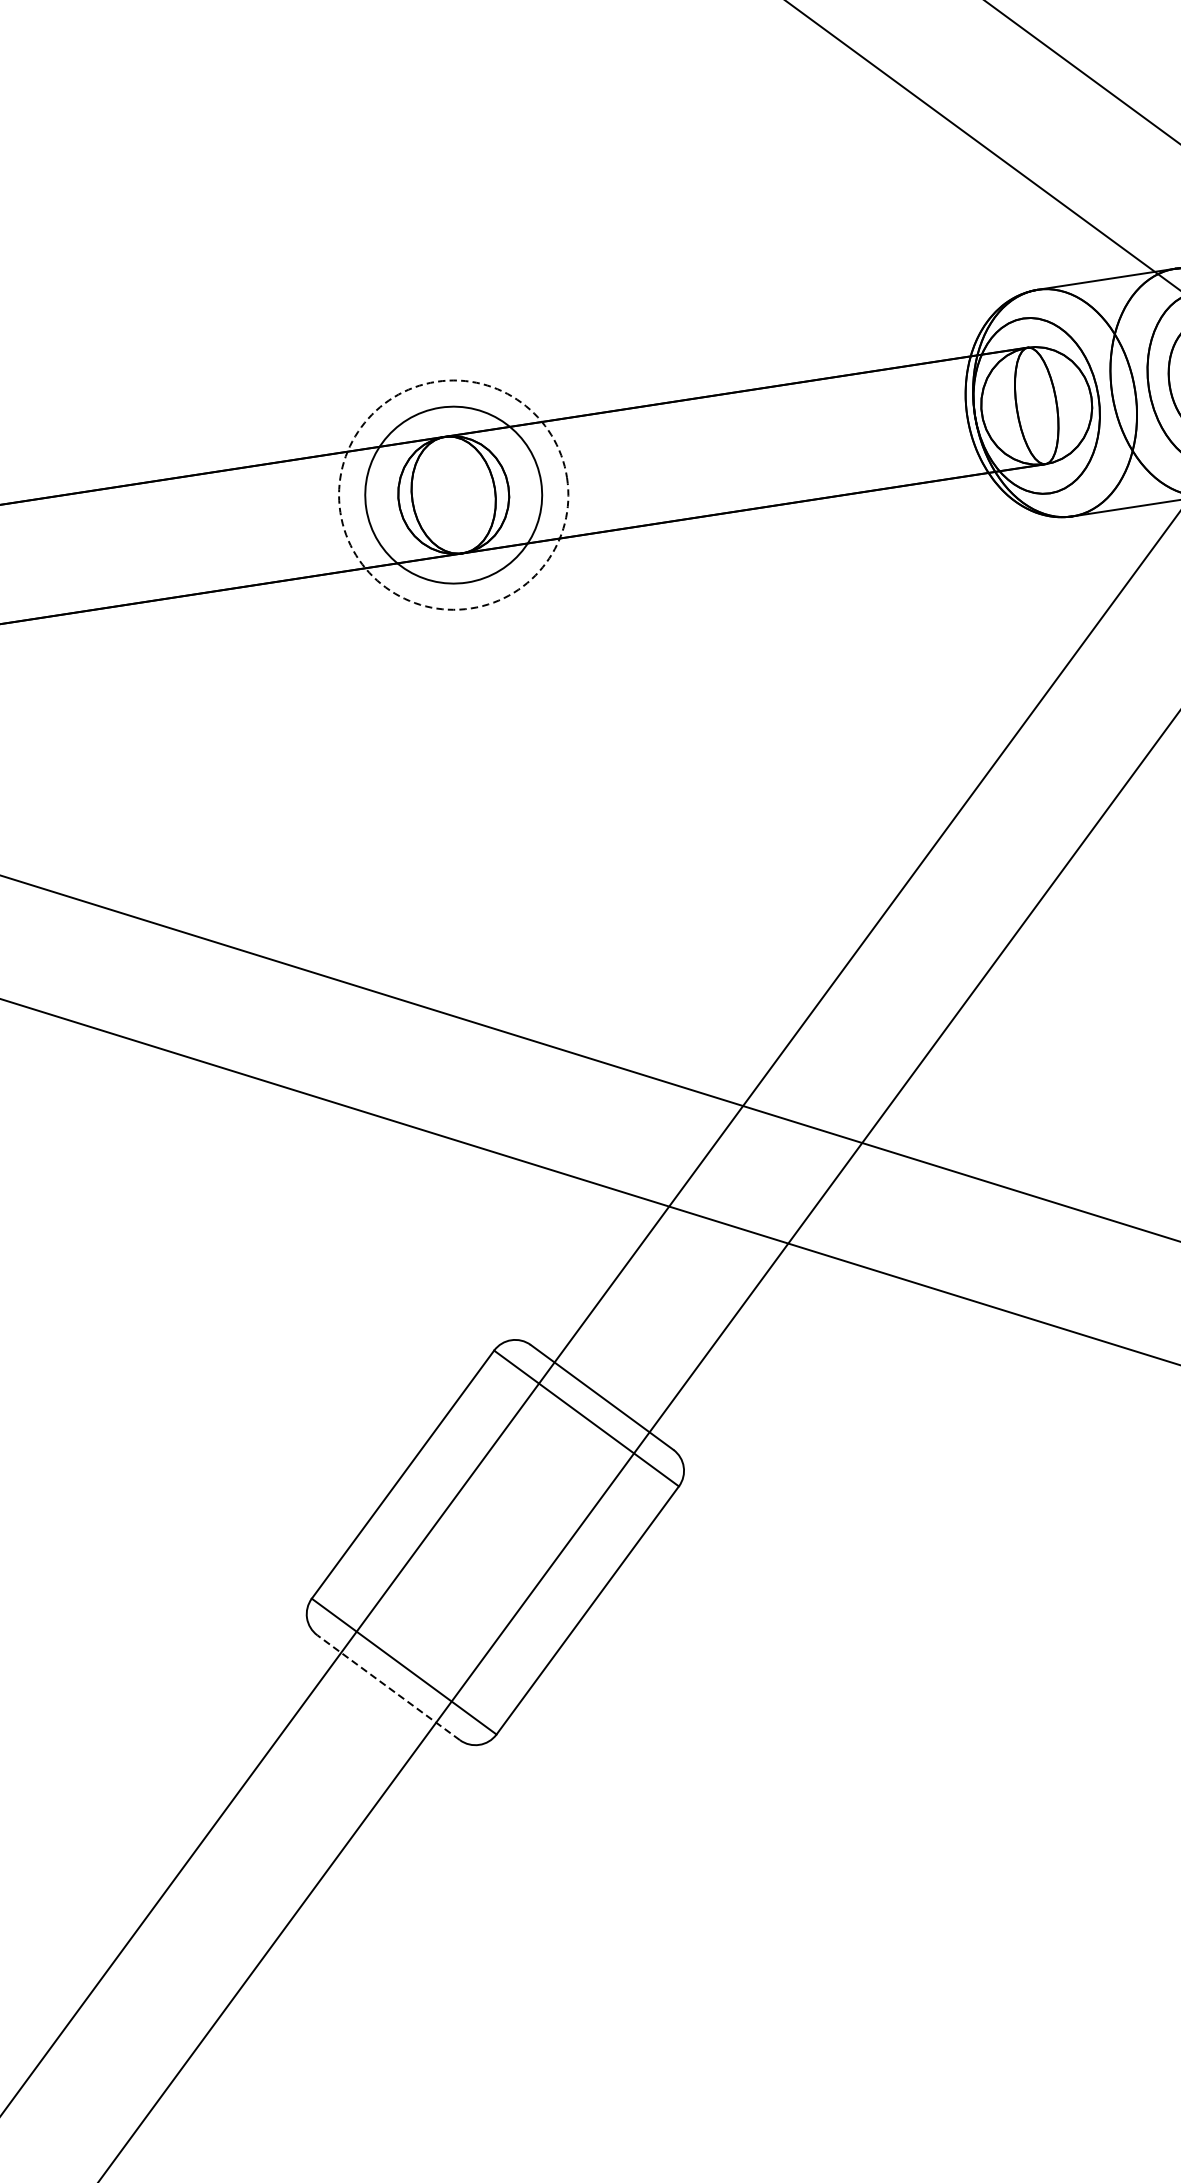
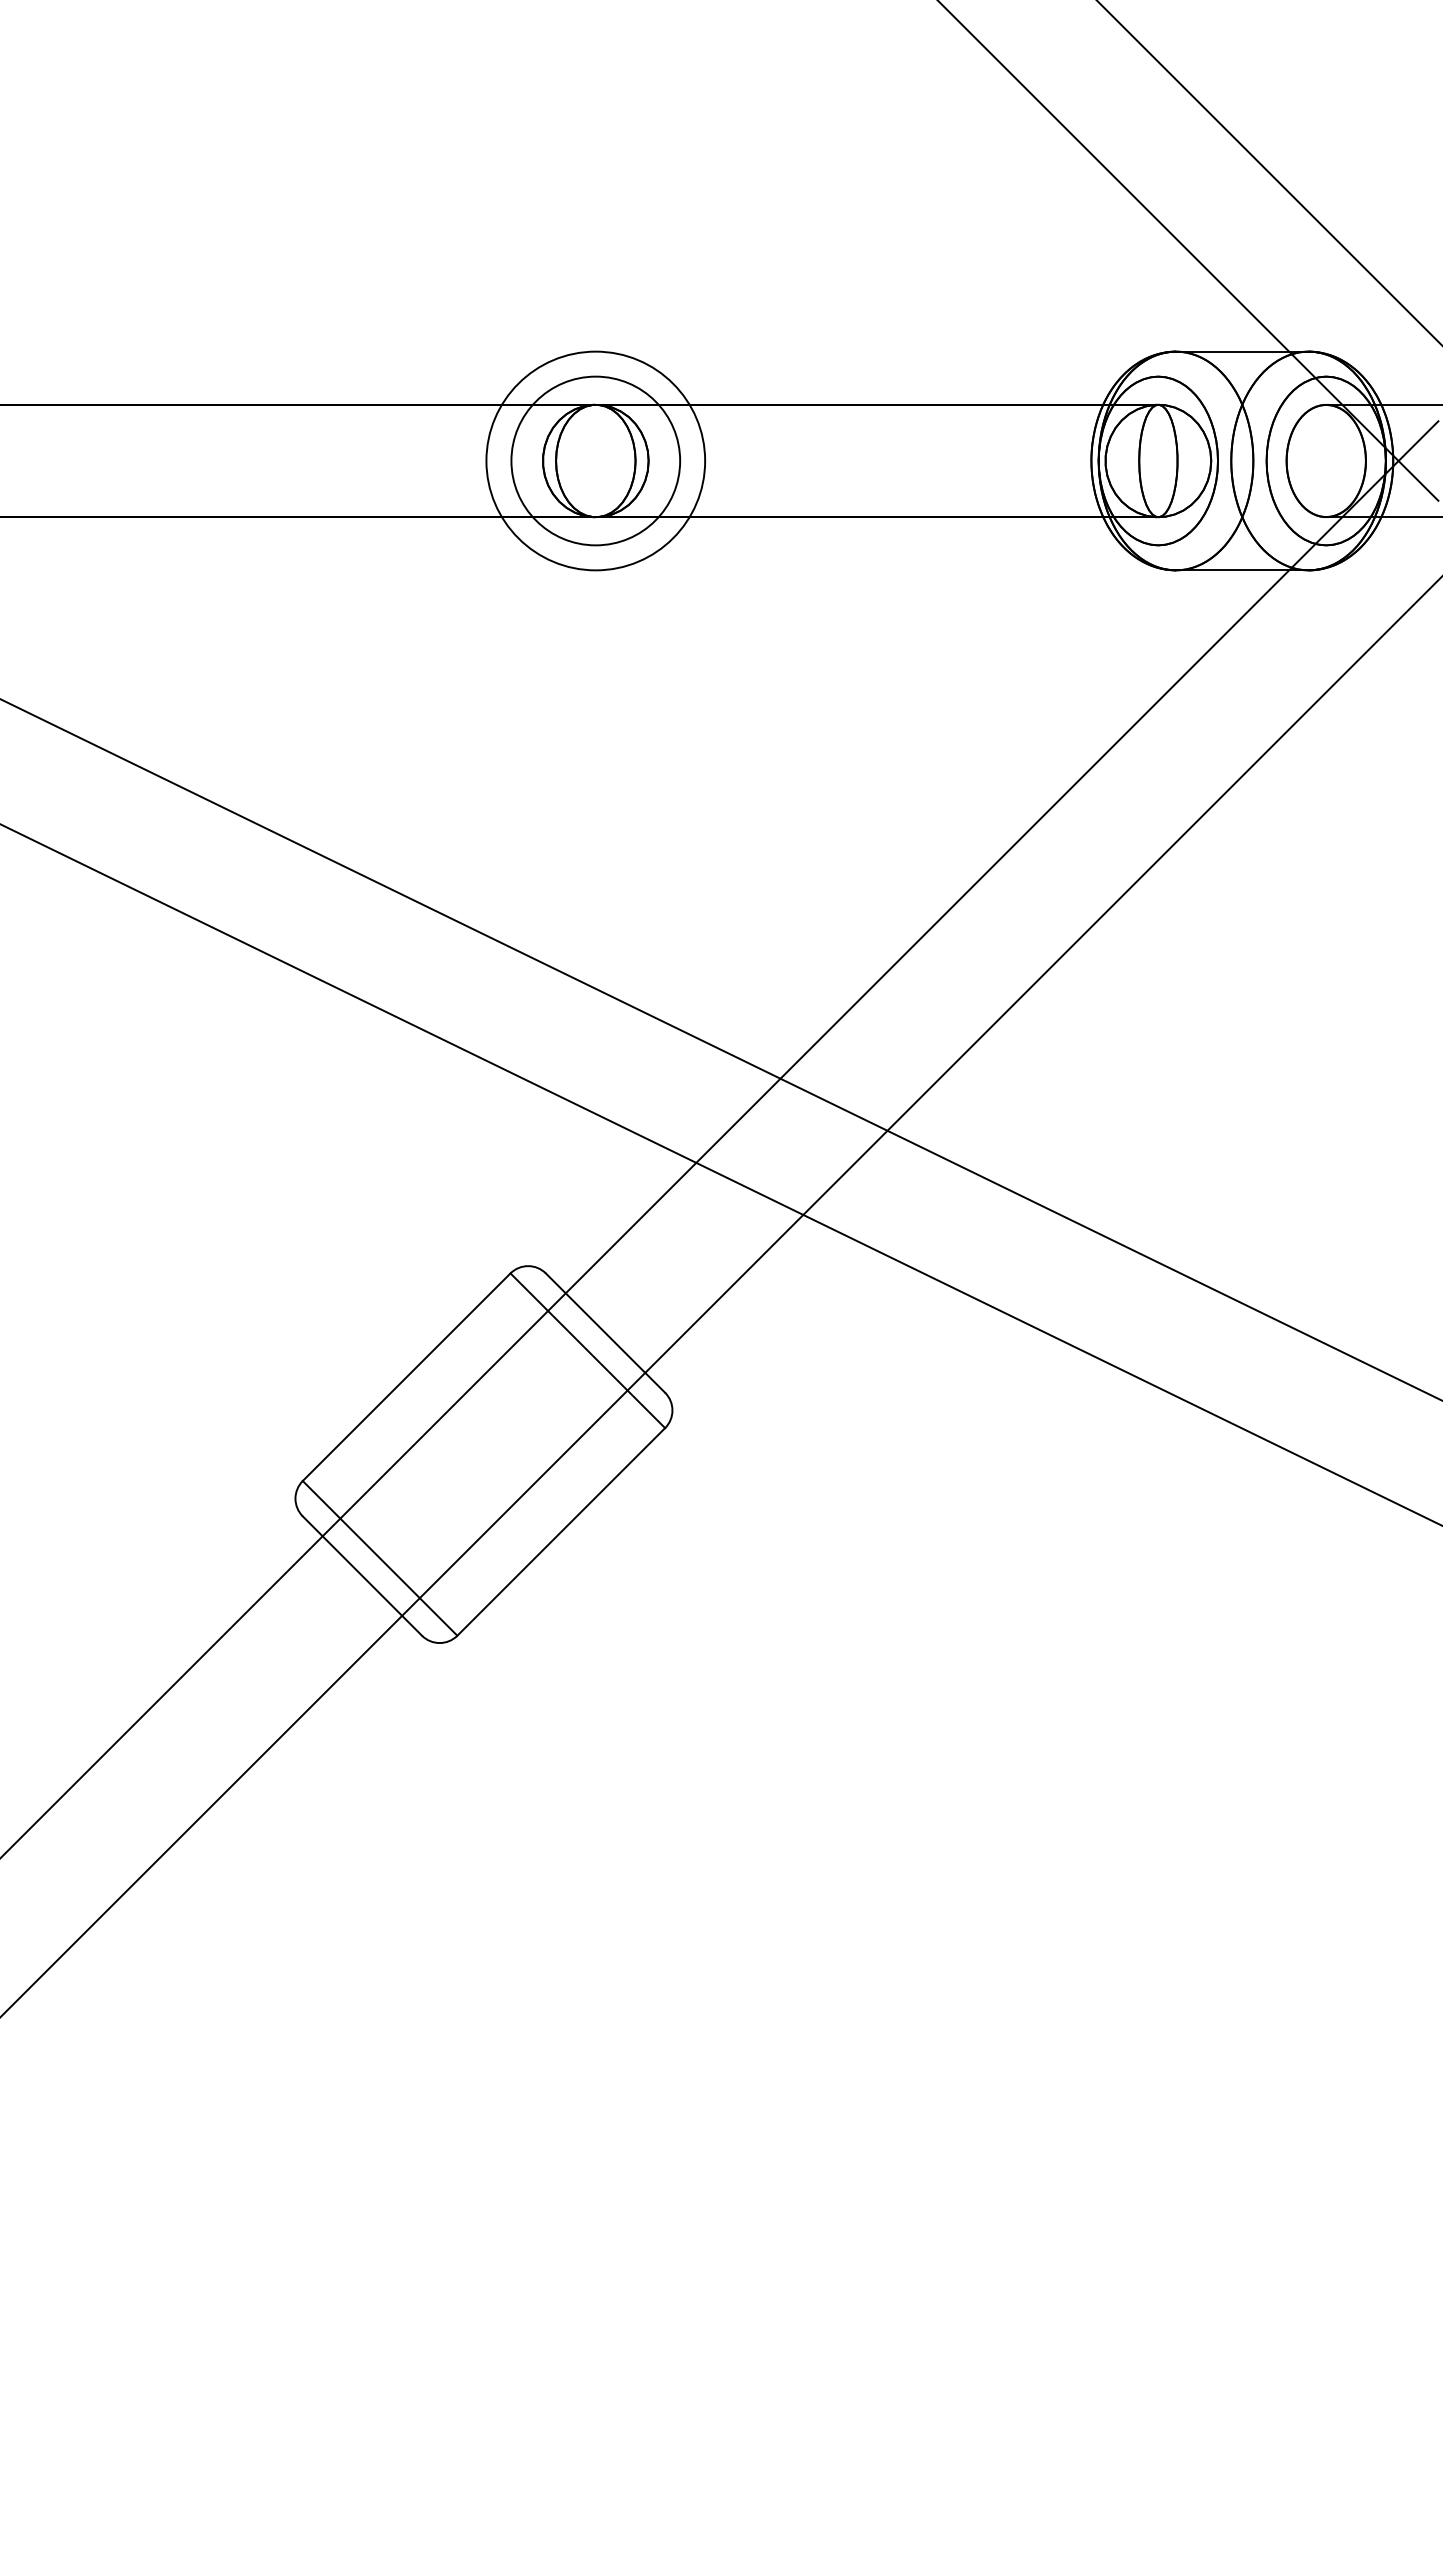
circle: (453, 494) -> (595, 460), dashed -> solid
line: (388, 1687) -> (362, 1575), dashed -> solid

